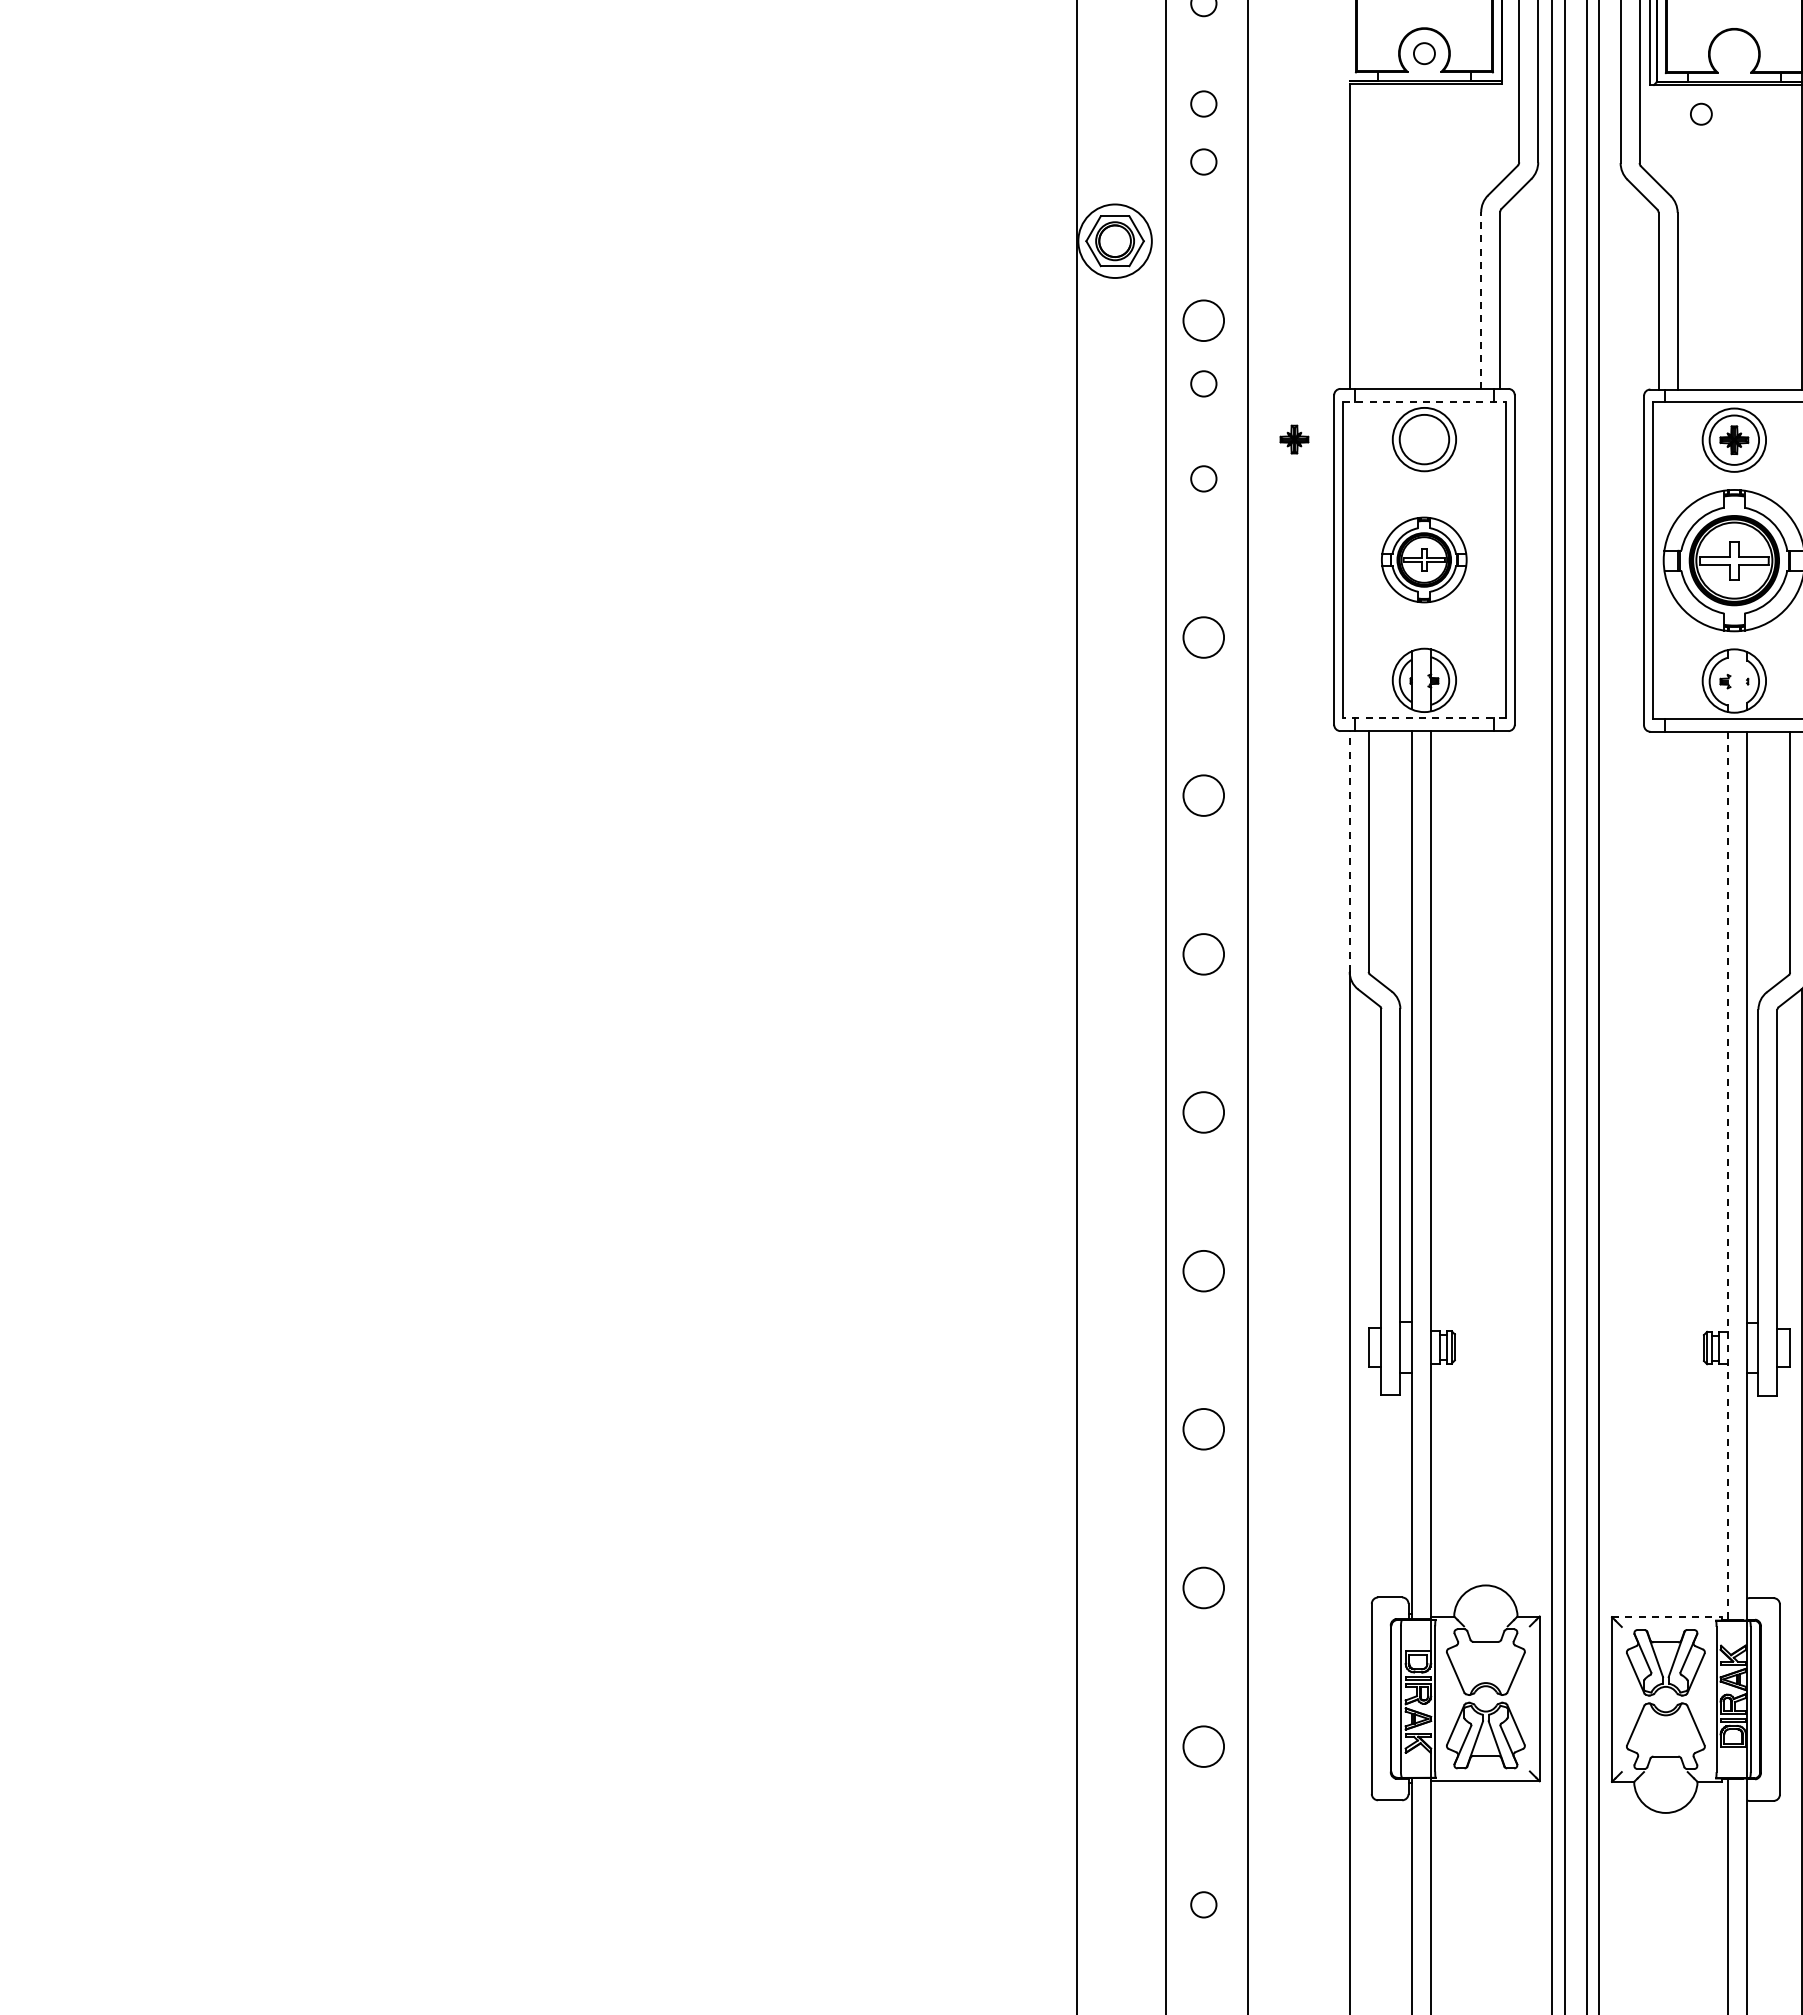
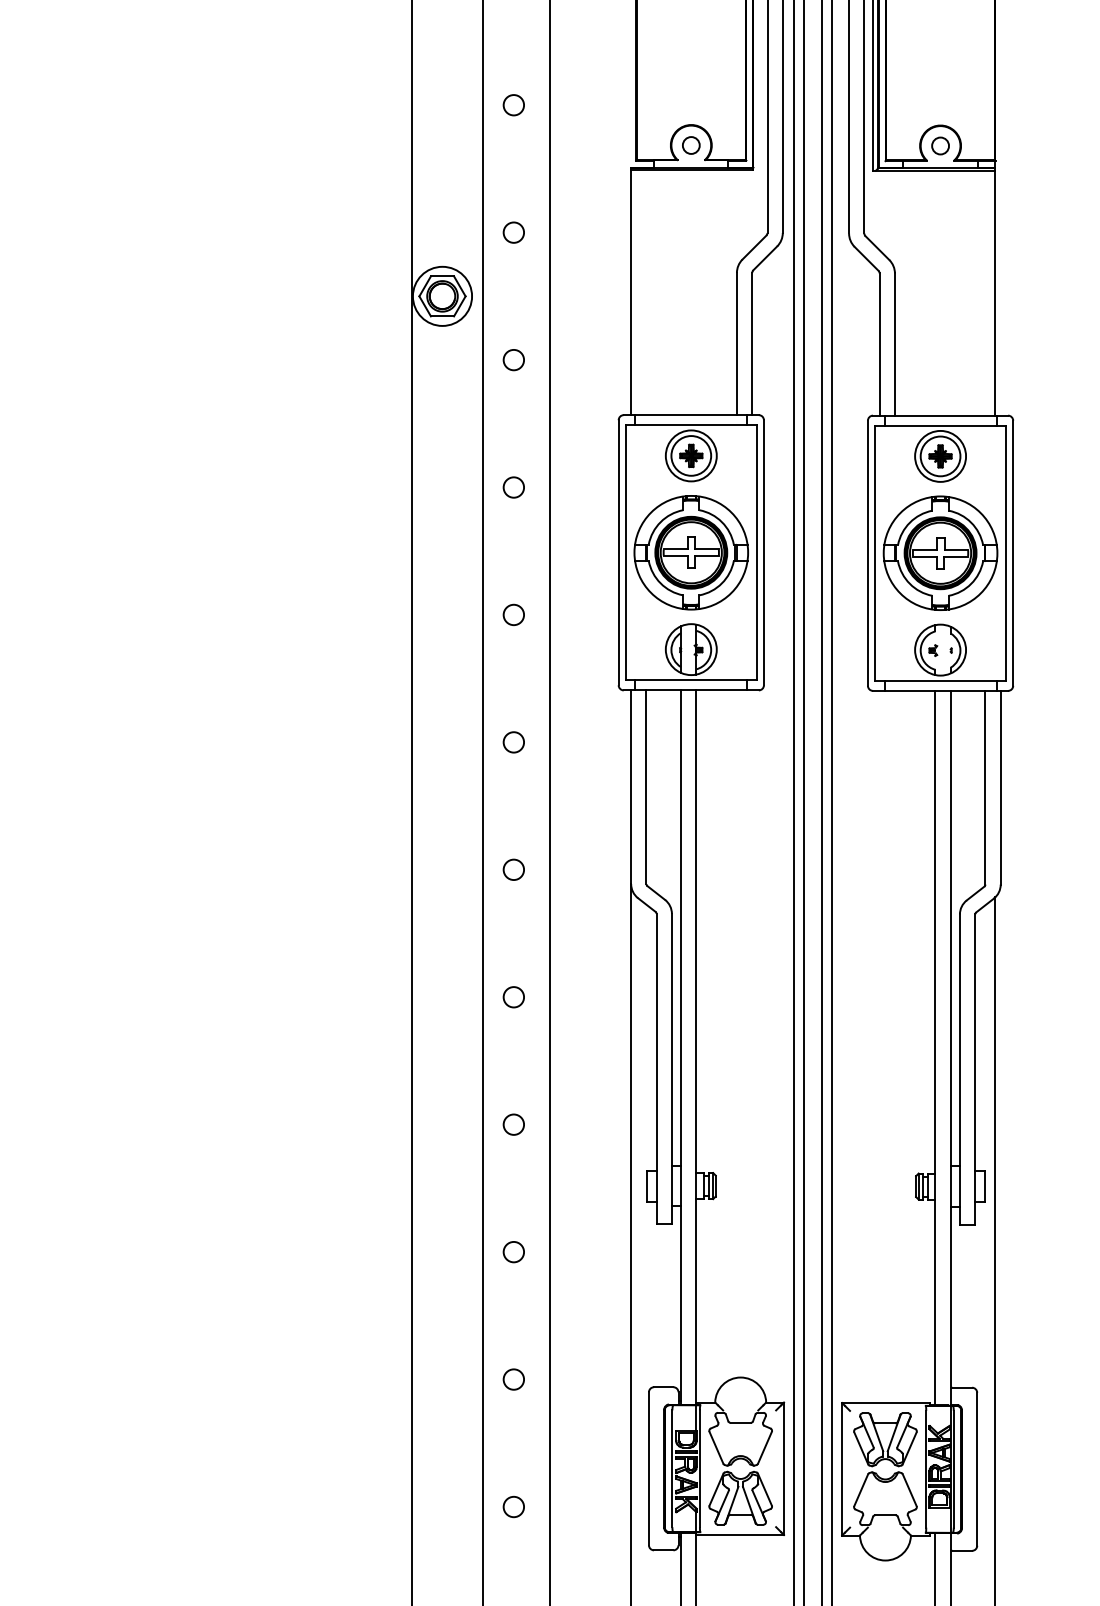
circle: (1203, 103) -> (513, 185), removed
circle: (1701, 113) -> (940, 145), moved
line: (1481, 300) -> (737, 344), dashed -> solid
circle: (1203, 319) -> (513, 359), size x0.62
circle: (1203, 383) -> (513, 410), removed
line: (1424, 401) -> (691, 425), dashed -> solid
part: (1294, 439) -> (691, 455), moved
part: (1423, 559) -> (690, 552), size x1.67
circle: (1203, 636) -> (513, 614), size x0.62
line: (1423, 718) -> (690, 680), dashed -> solid
circle: (1203, 795) -> (513, 742), size x0.62
line: (1349, 851) -> (631, 787), dashed -> solid
circle: (1203, 953) -> (513, 869), size x0.62
circle: (1203, 1112) -> (513, 997), size x0.62
line: (1728, 1176) -> (935, 1048), dashed -> solid
circle: (1203, 1270) -> (513, 1124), size x0.62
circle: (1203, 1429) -> (513, 1252), size x0.62
circle: (1203, 1587) -> (513, 1379), size x0.62
line: (1666, 1617) -> (885, 1403), dashed -> solid
circle: (1203, 1745) -> (513, 1506), size x0.62

